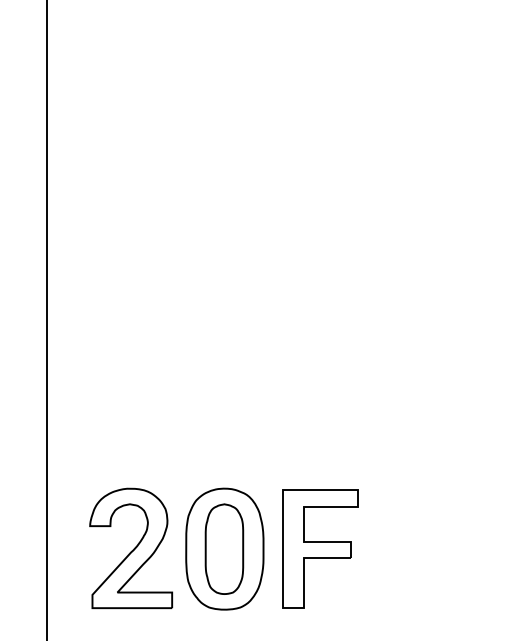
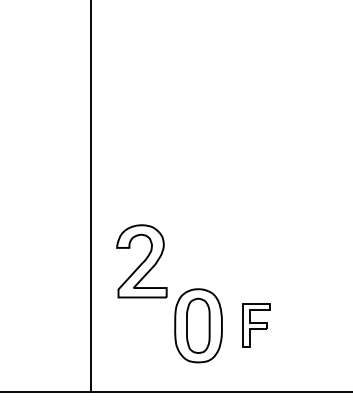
part: (130, 548) -> (141, 261), moved
part: (320, 548) -> (256, 325), size x0.6

